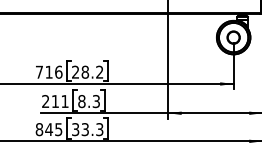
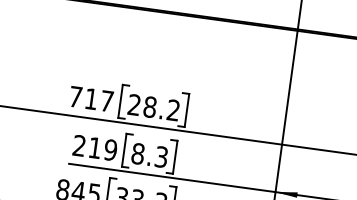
text: (58, 71) -> (106, 99), 716 -> 717
text: (64, 101) -> (109, 149), 211 -> 219

